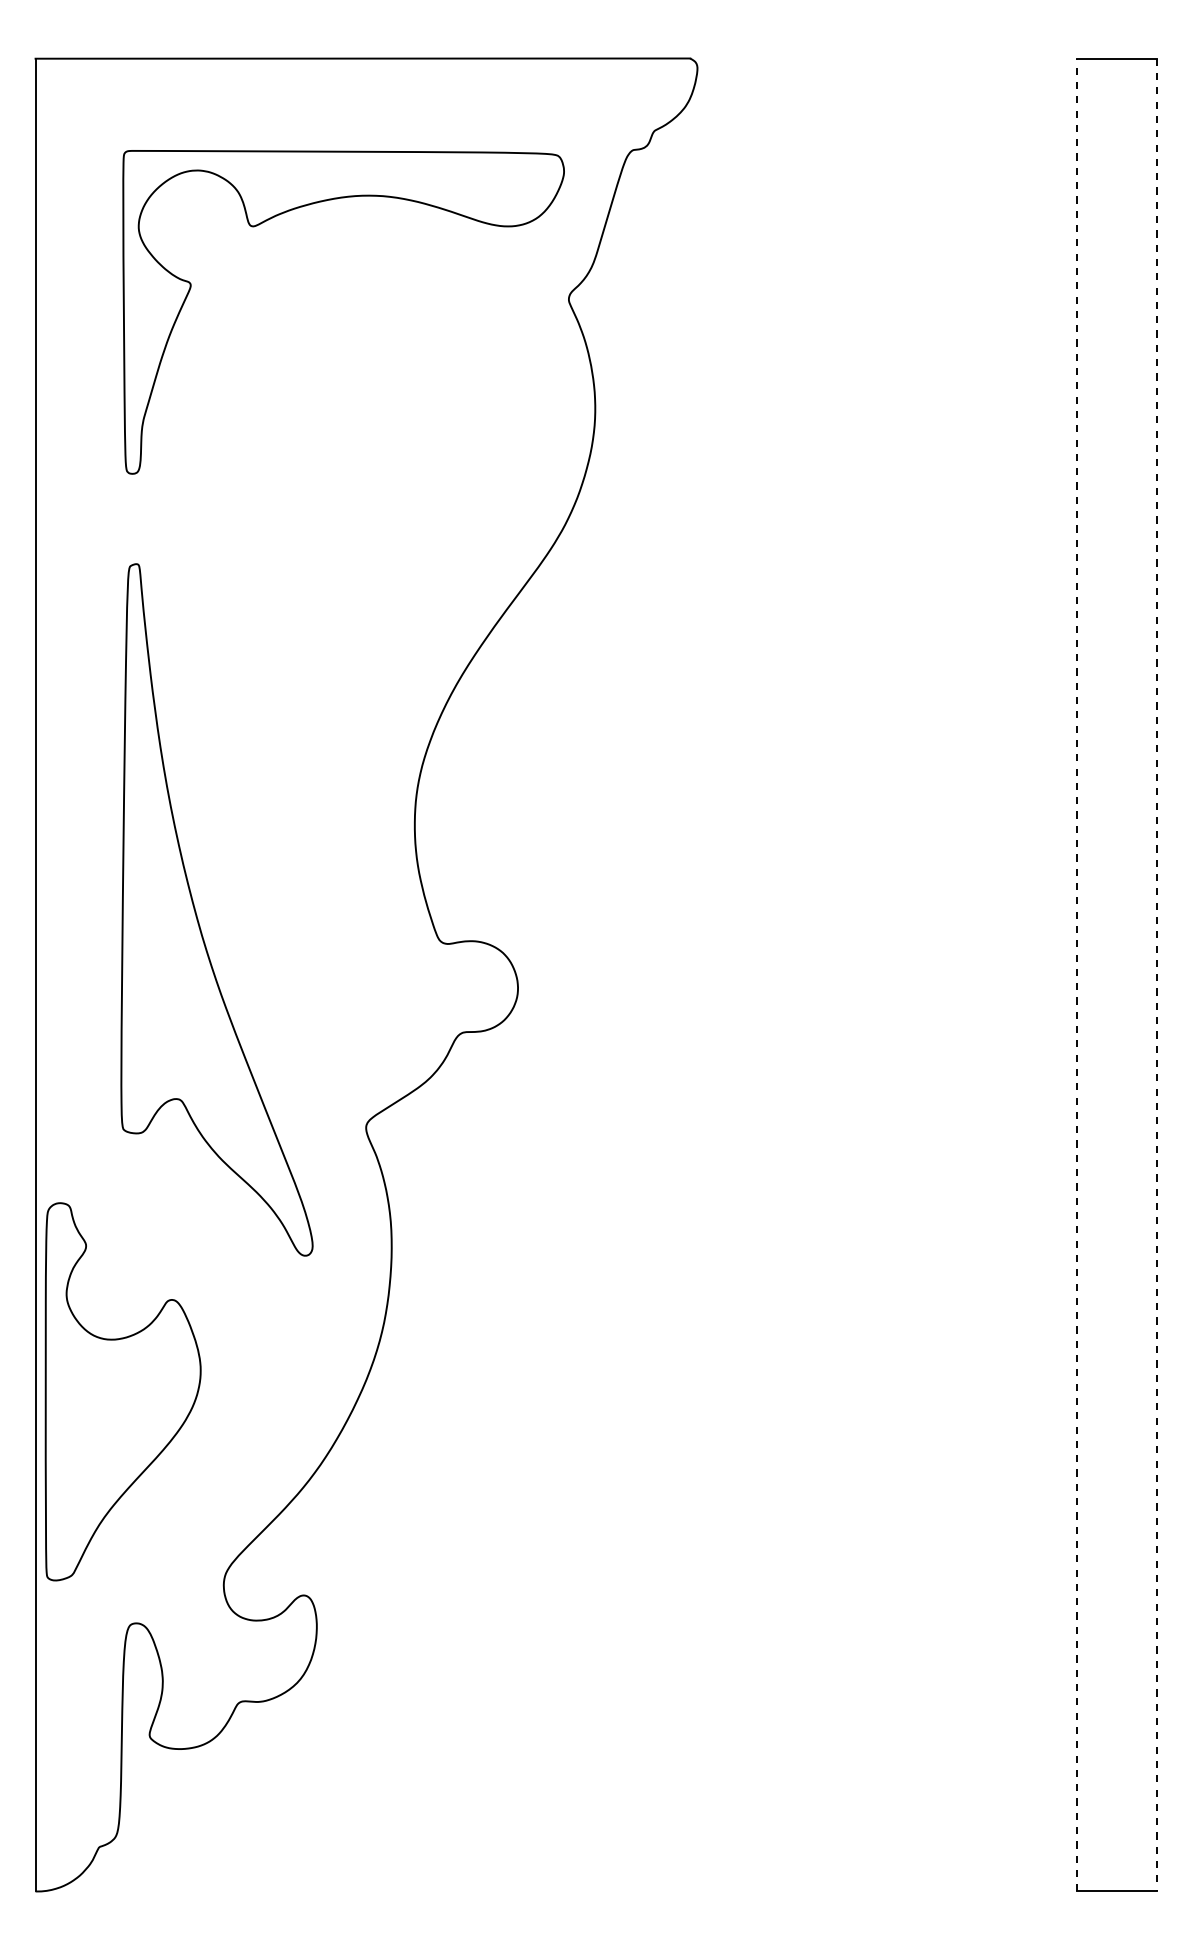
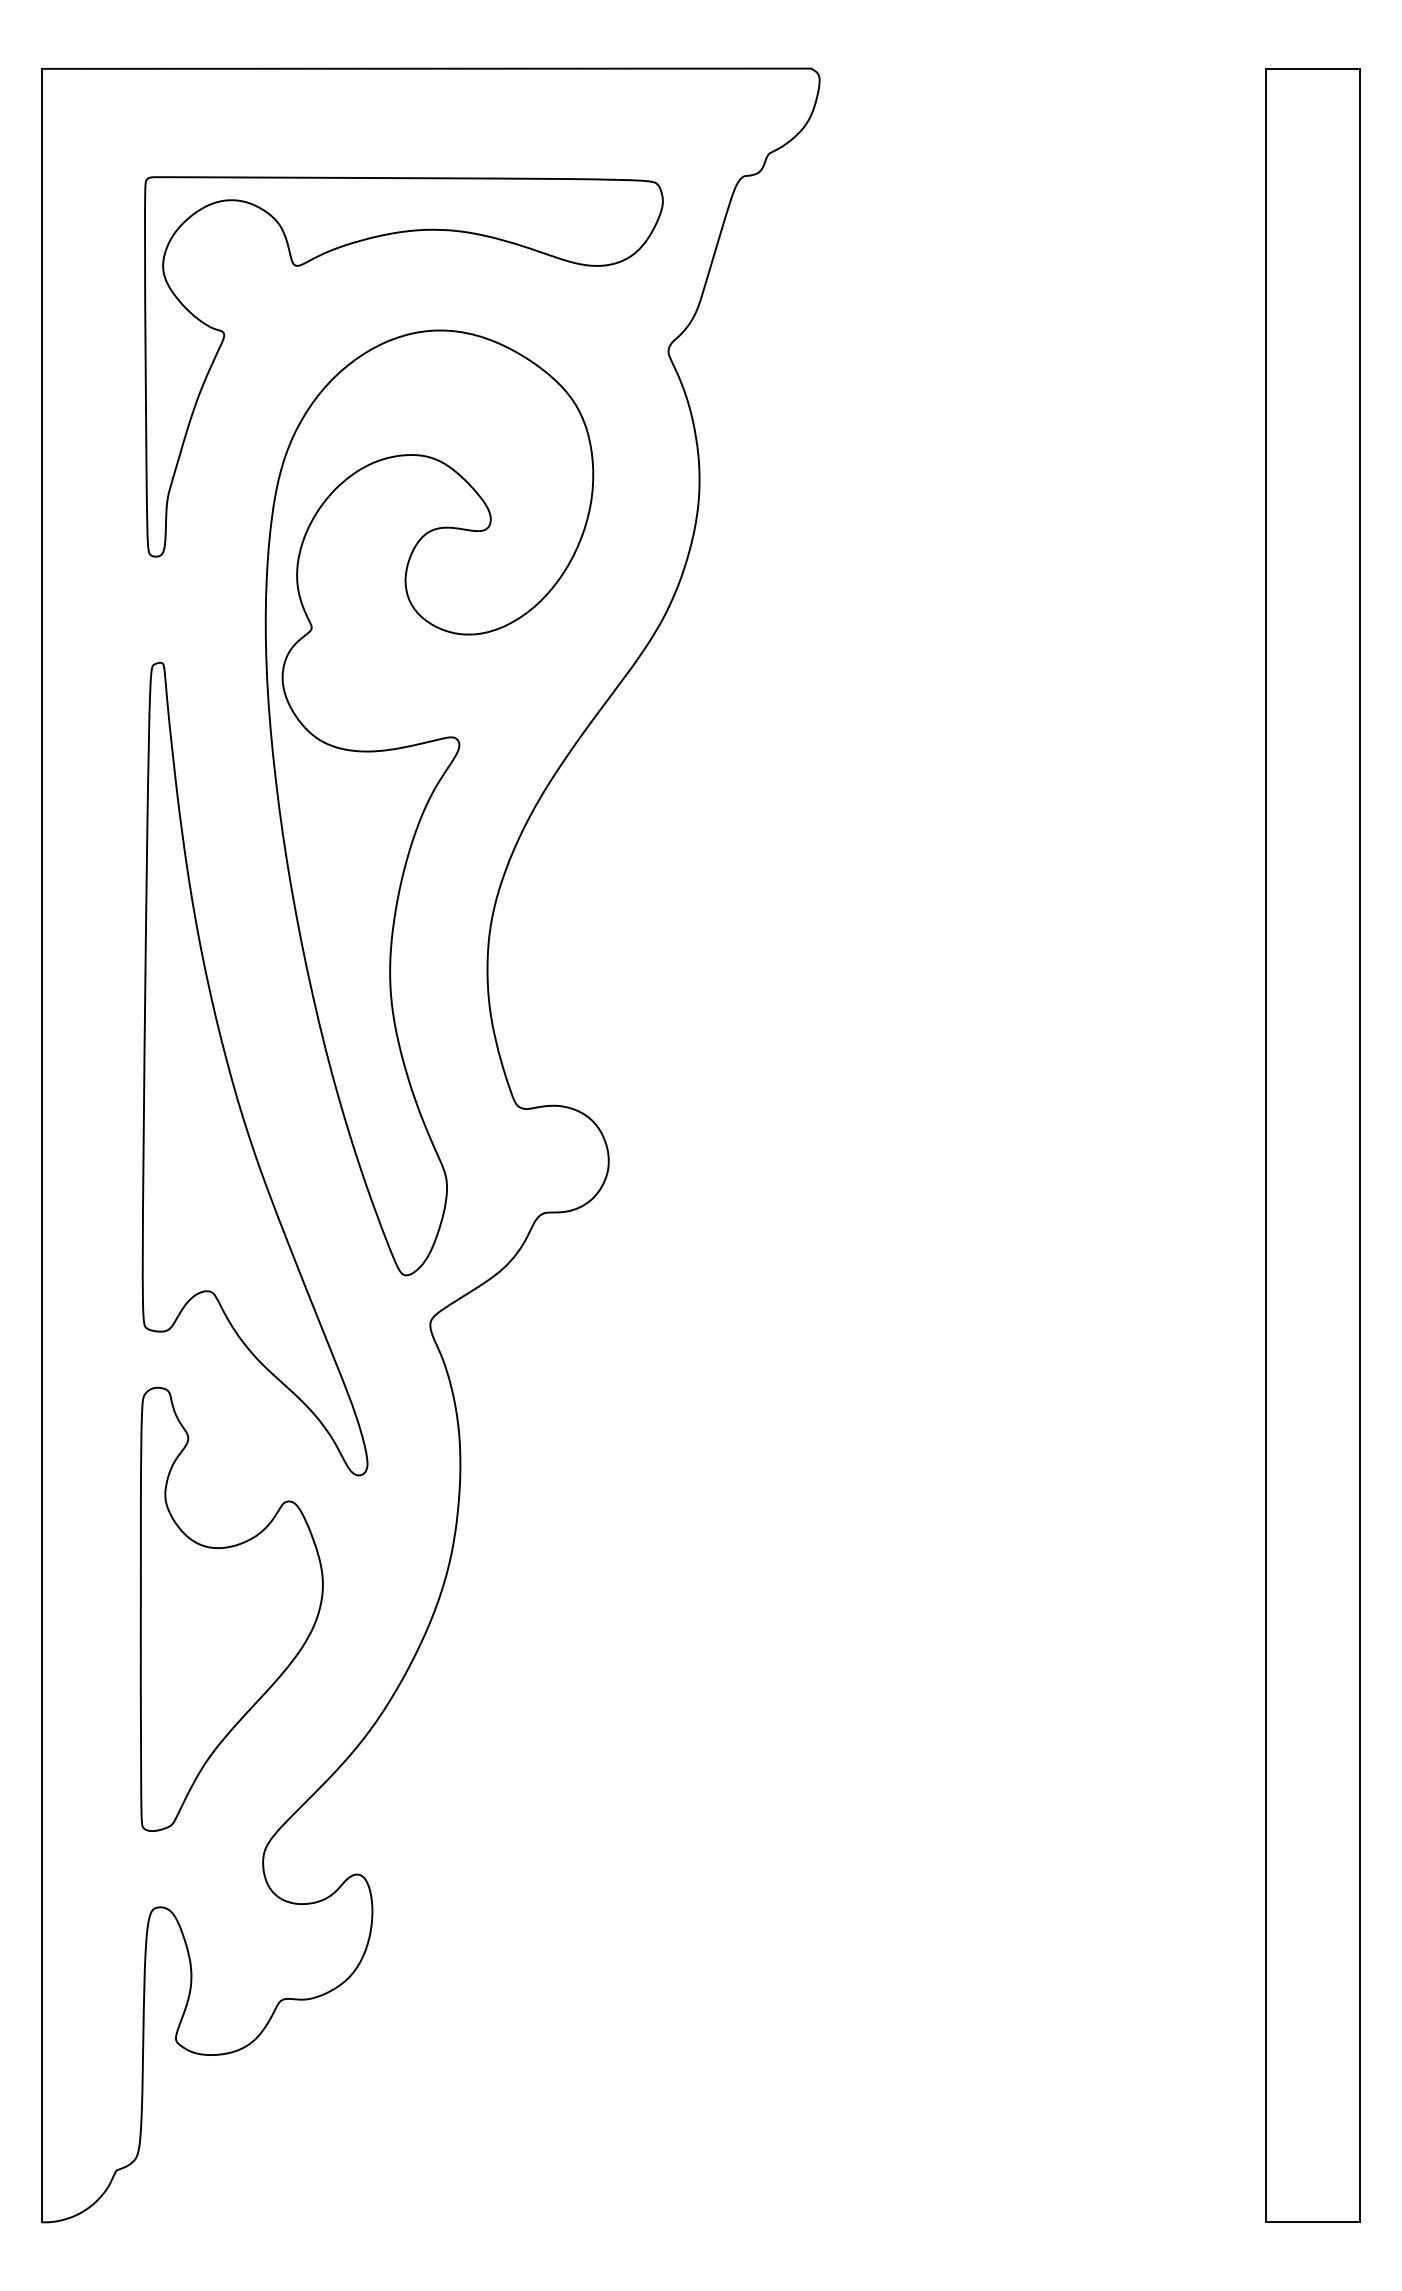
part: (365, 683) -> (429, 802), added
line: (1076, 974) -> (1265, 1144), dashed -> solid
line: (1157, 975) -> (1360, 1146), dashed -> solid
part: (122, 1391) -> (230, 1609), moved

